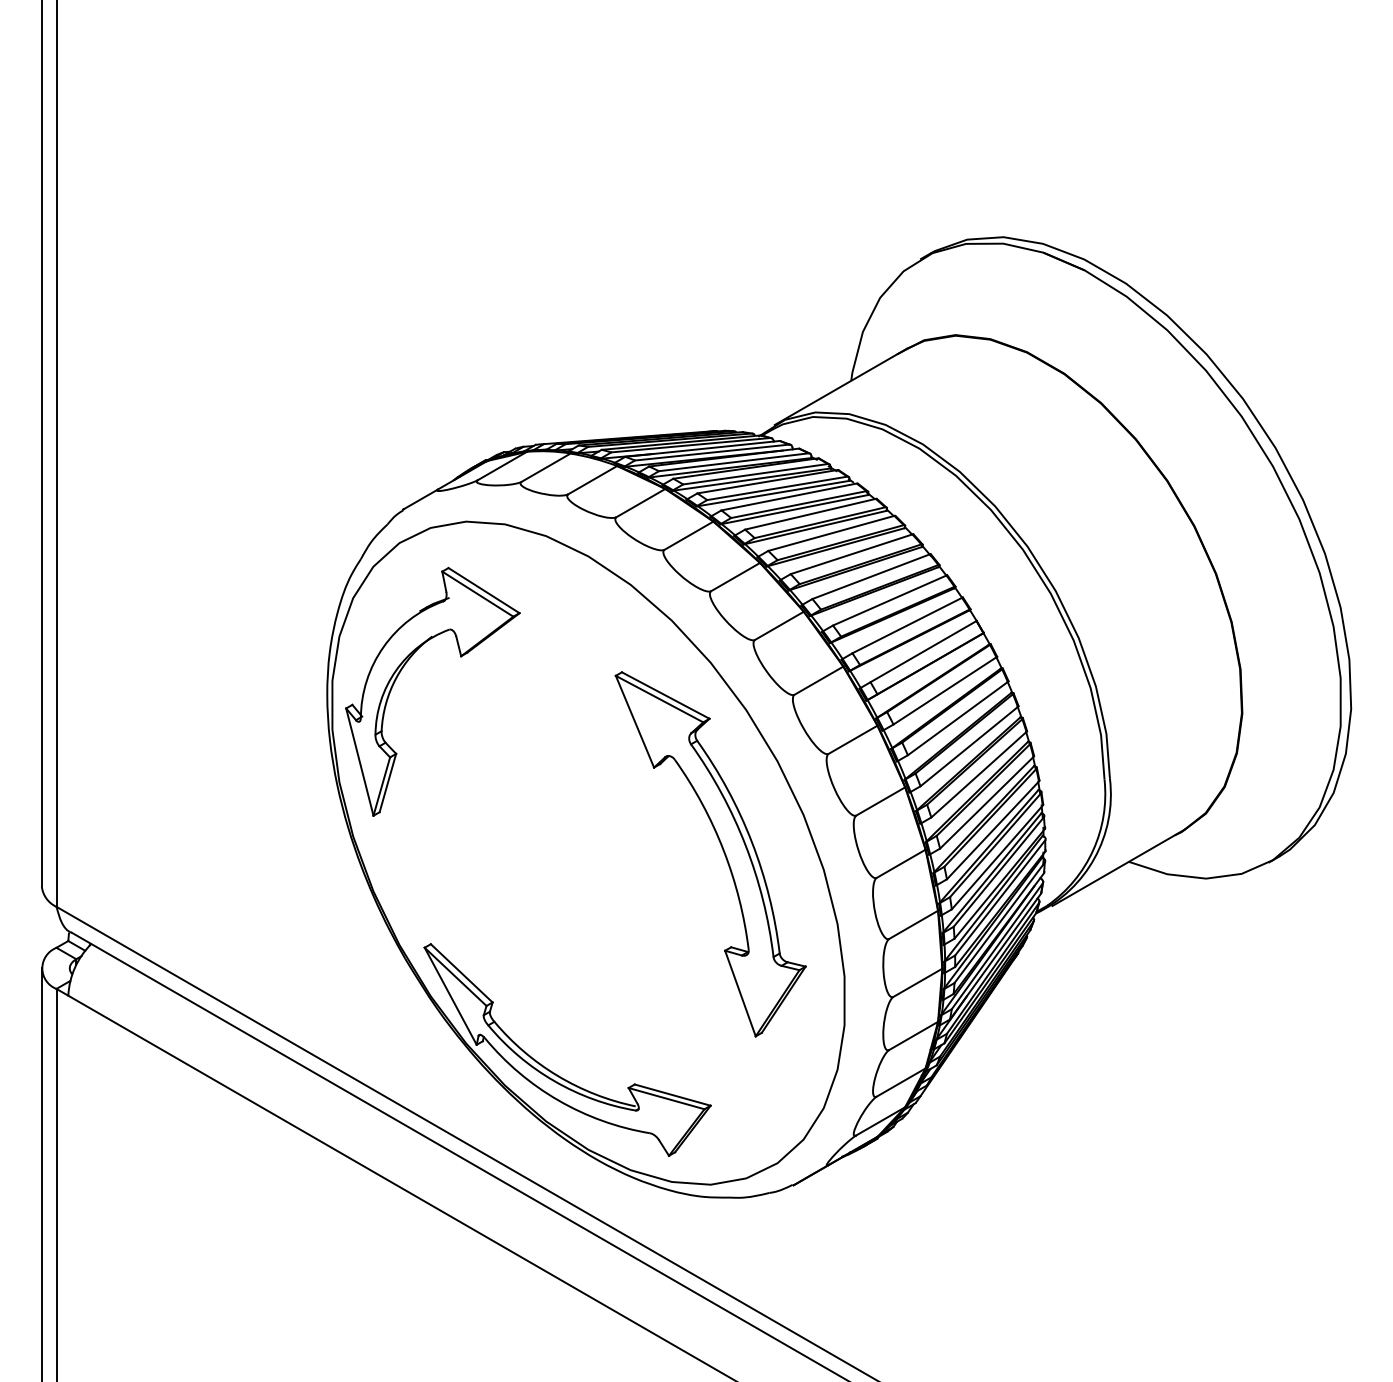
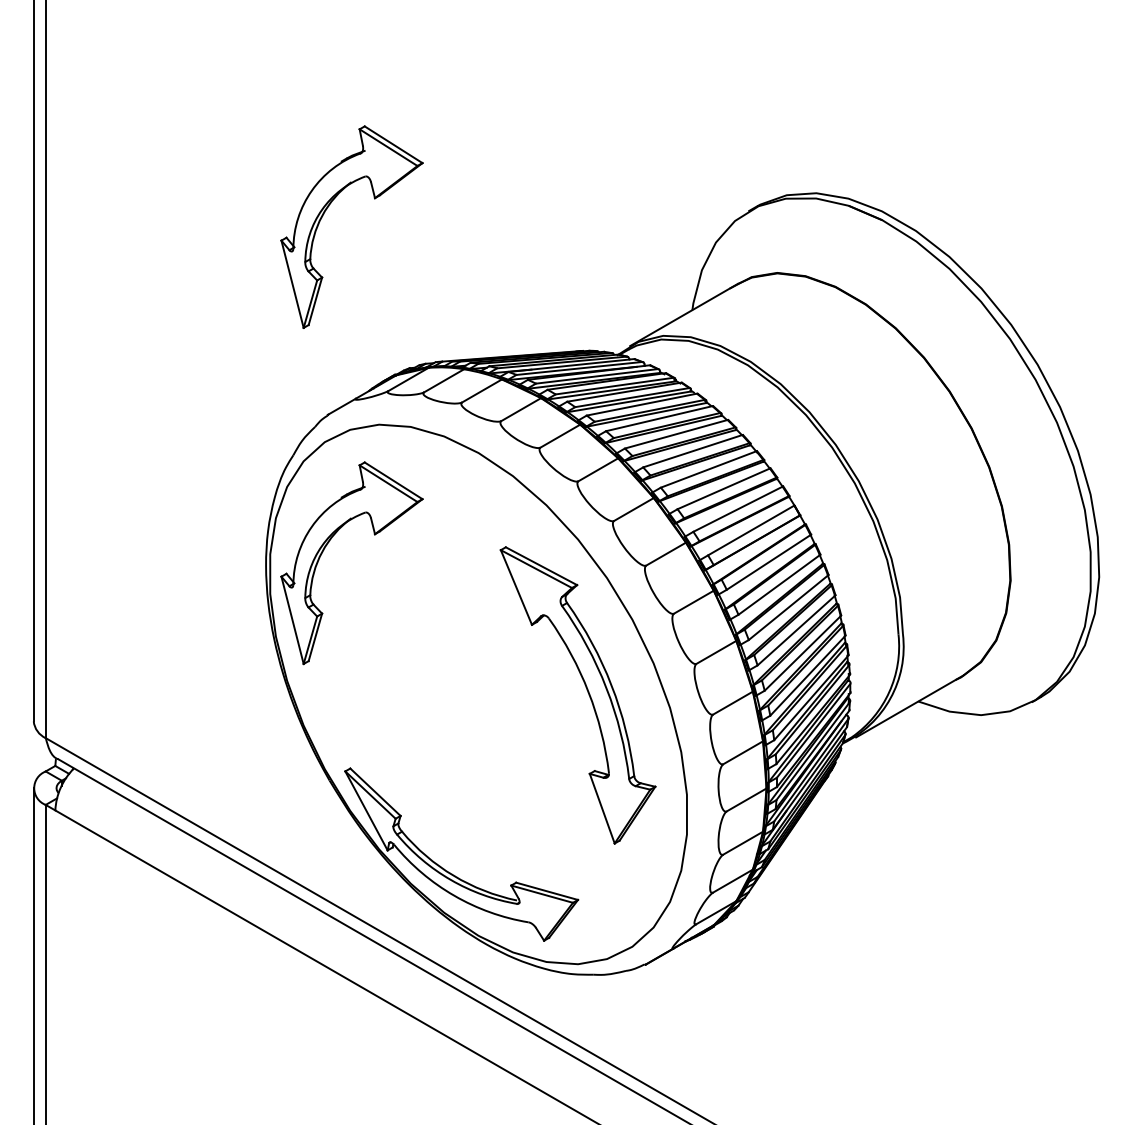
part: (401, 258) -> (326, 210), added

